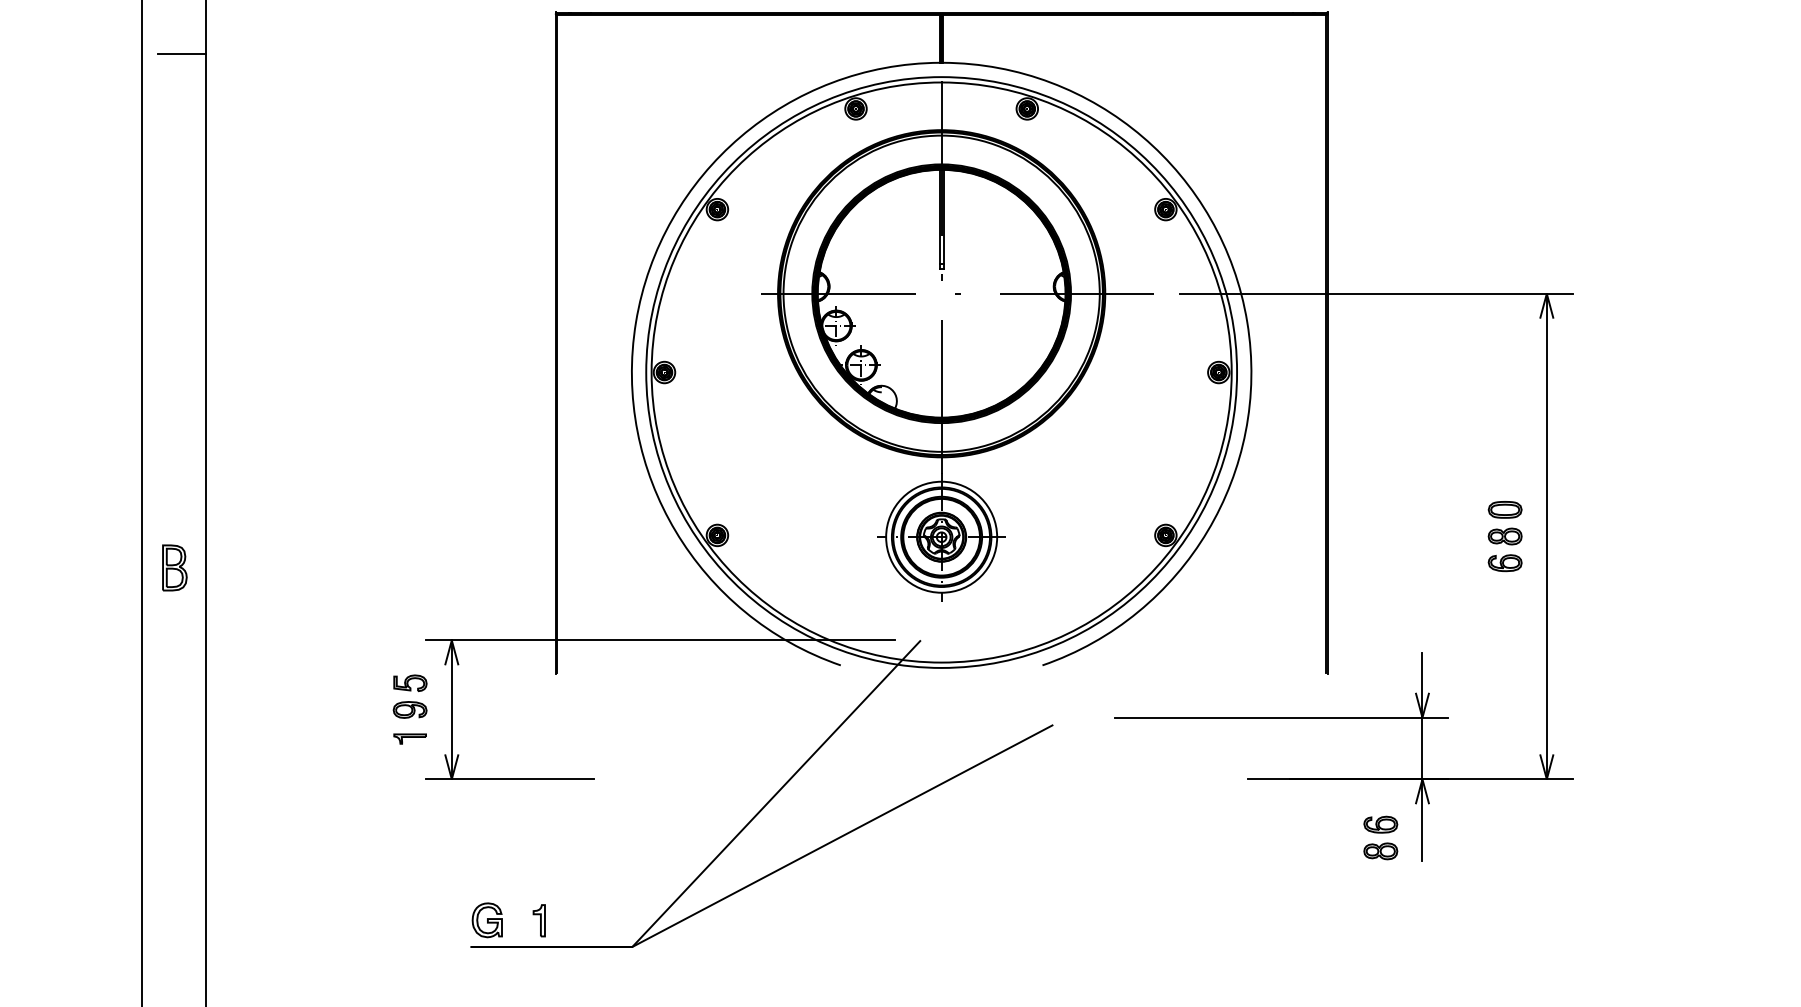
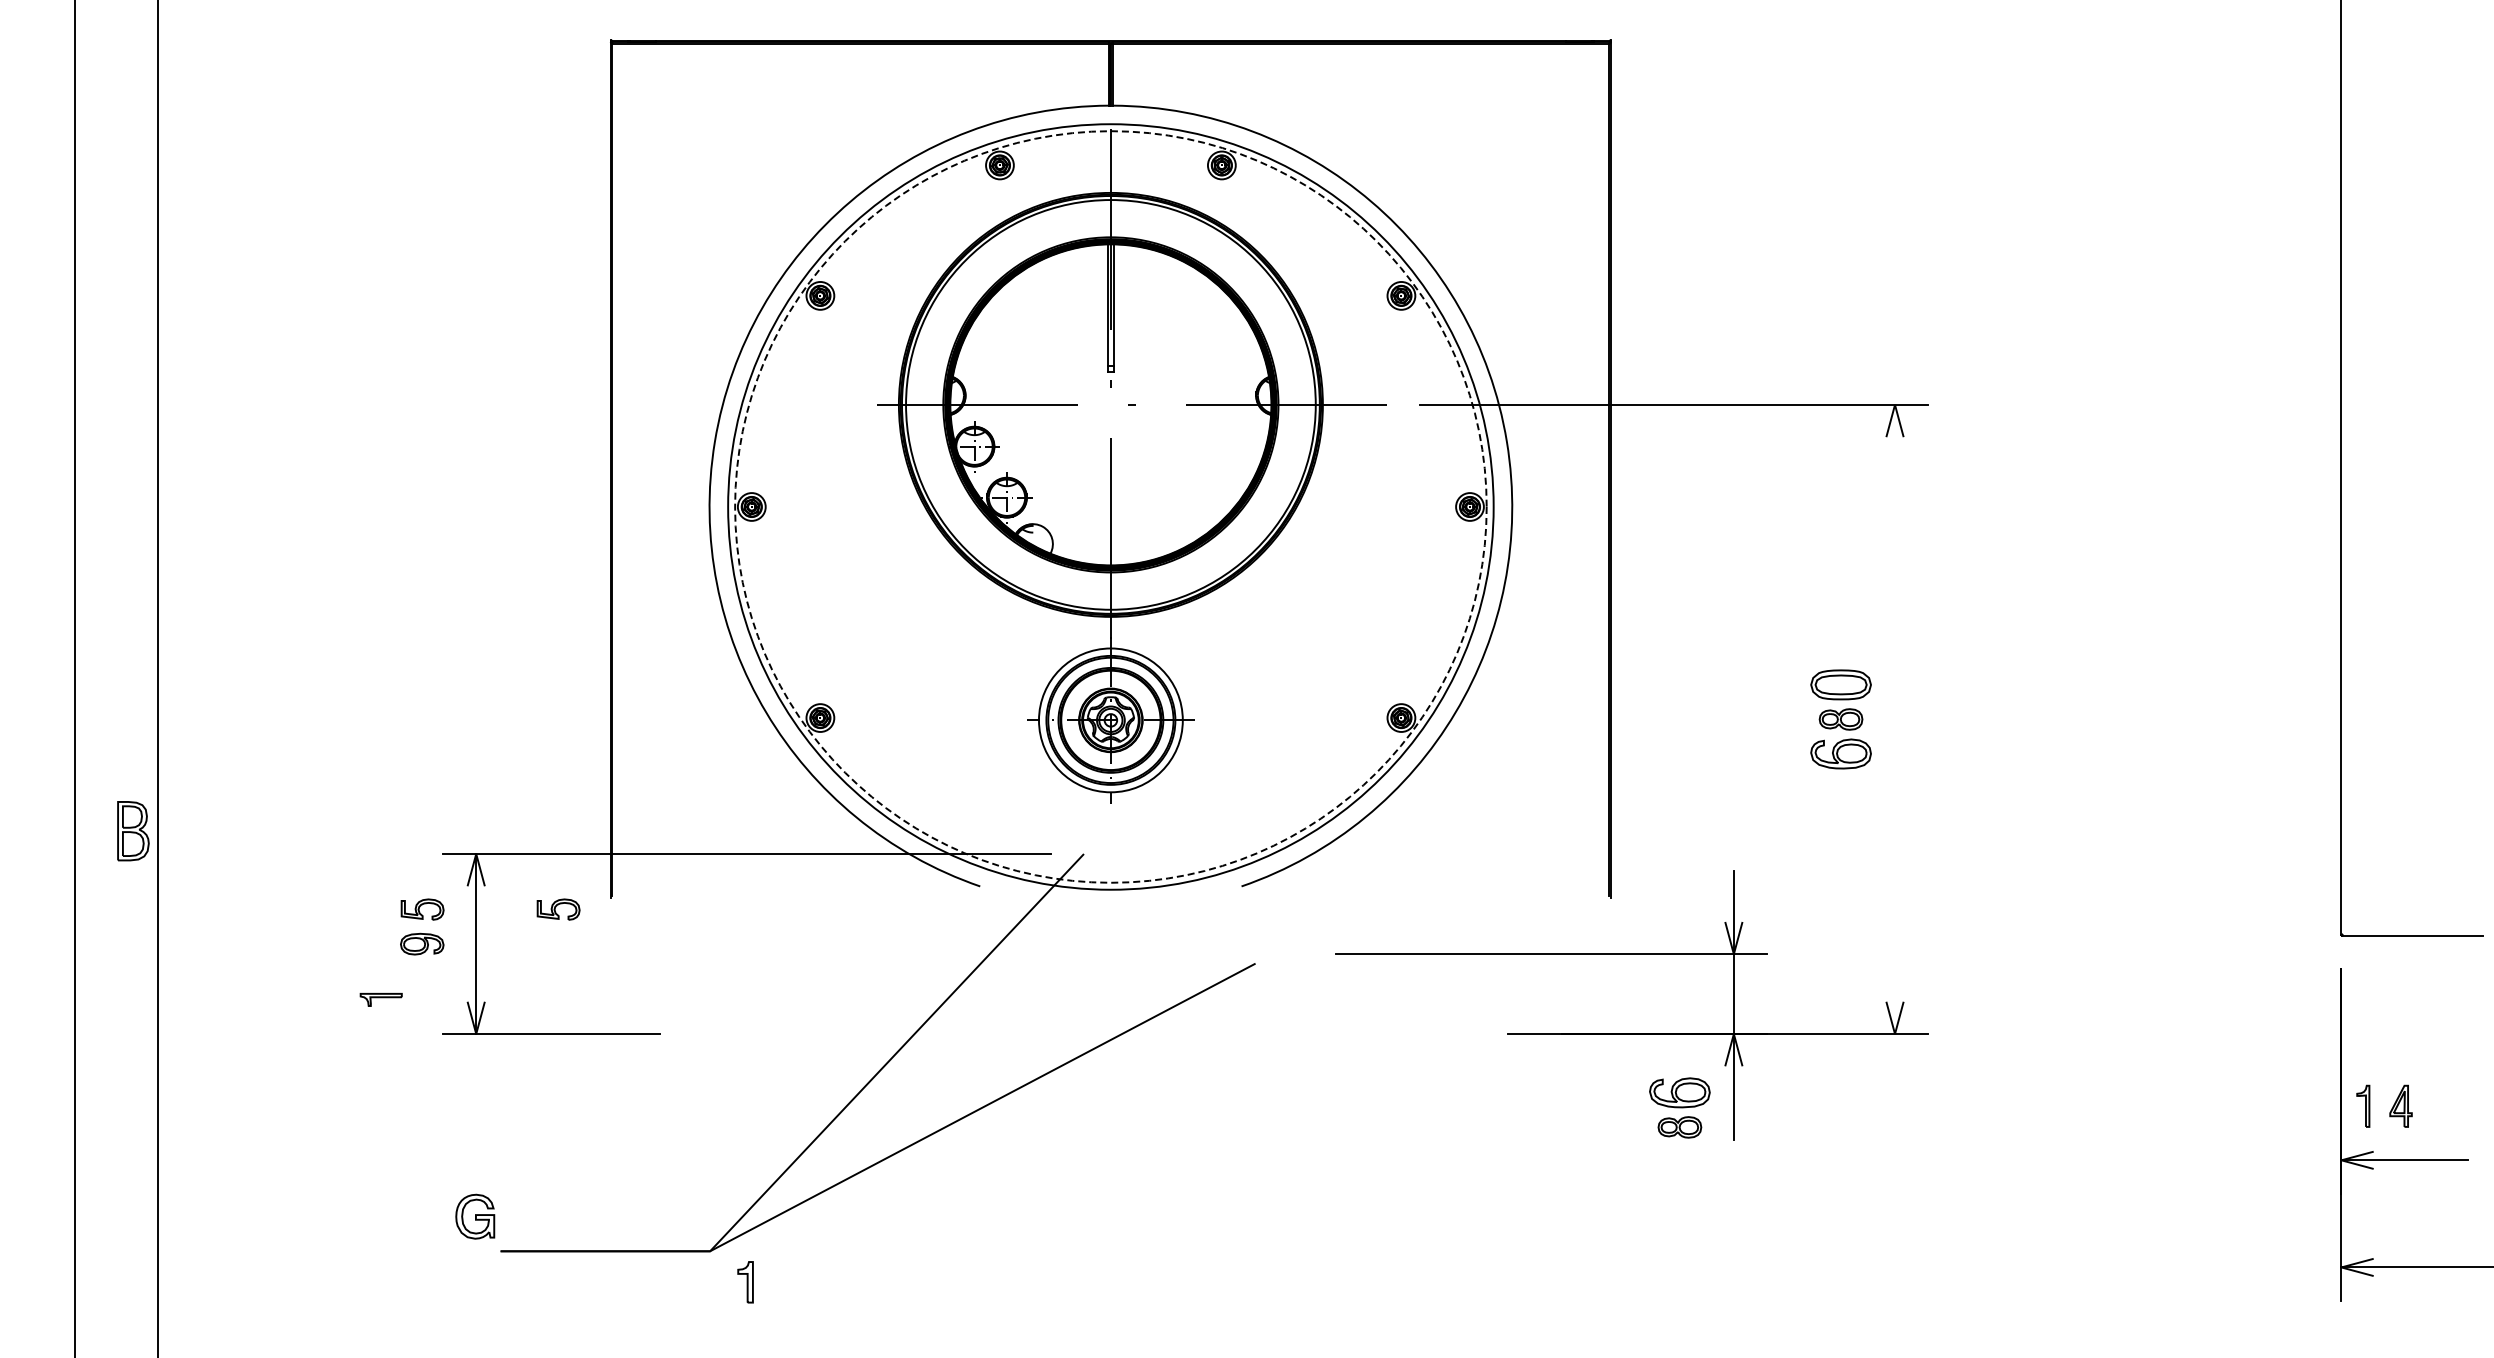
line: (181, 54) -> (126, 94), removed
circle: (941, 372) -> (1110, 506), solid -> dashed
part: (1504, 509) -> (1840, 684), size x1.4
line: (1547, 536) -> (1895, 719), removed
part: (1504, 562) -> (1840, 753), size x1.4
part: (174, 568) -> (133, 831), moved
part: (515, 683) -> (558, 909), added
part: (409, 738) -> (380, 999), moved
part: (1380, 824) -> (1679, 1092), size x1.4
part: (487, 920) -> (475, 1216), moved
part: (539, 920) -> (745, 1282), moved

